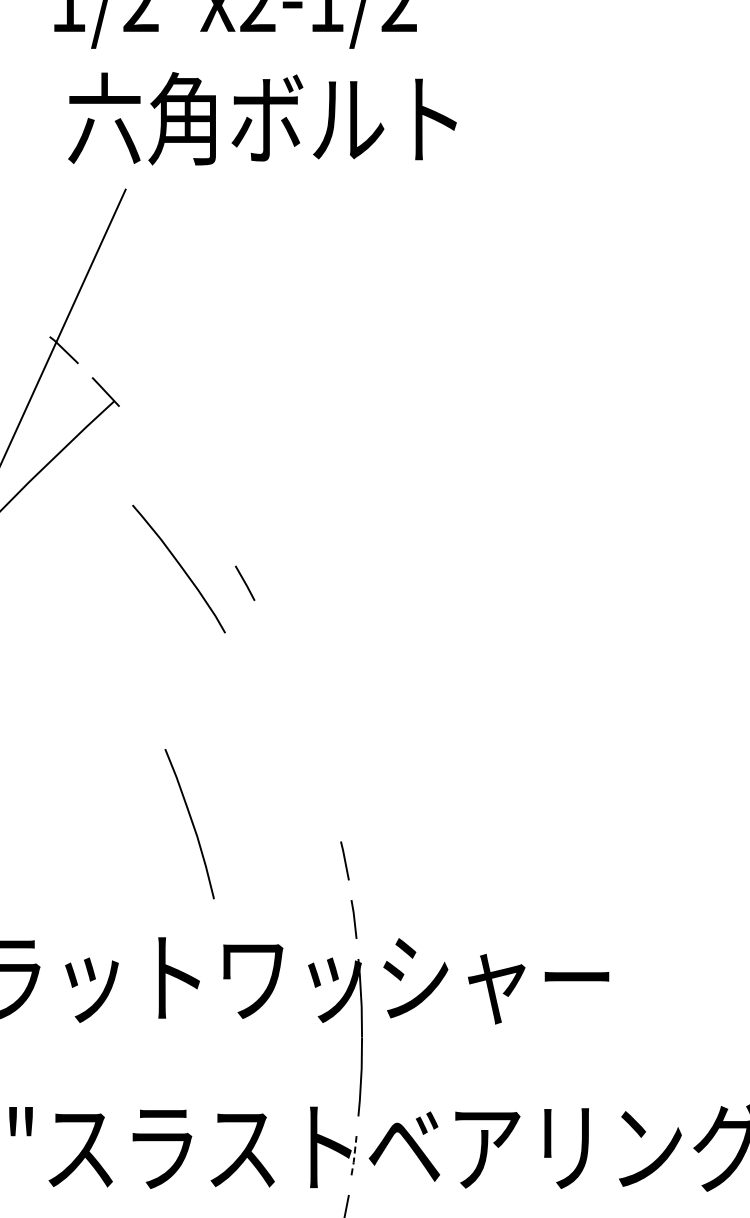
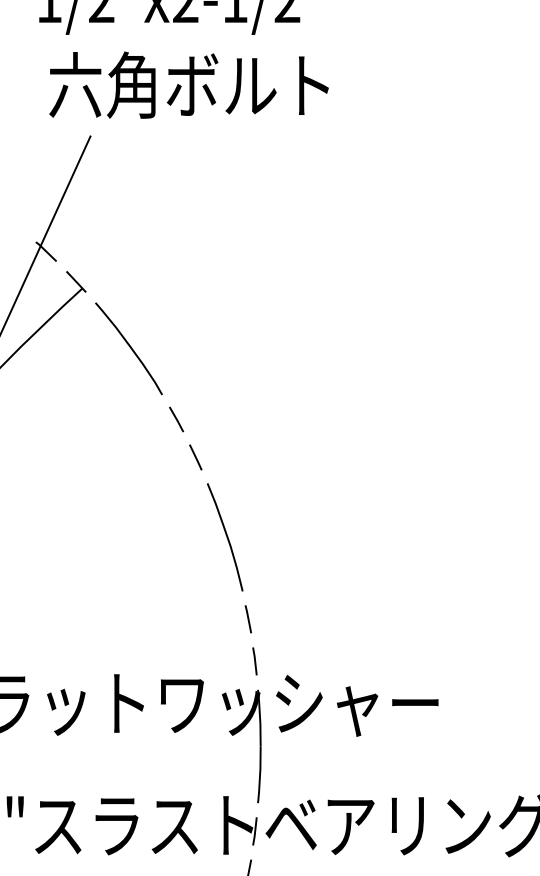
curve: (179, 566) -> (129, 346), moved
line: (271, 635) -> (195, 457), added
curve: (191, 823) -> (226, 536), moved
line: (354, 1155) -> (255, 831), dashed -> solid

